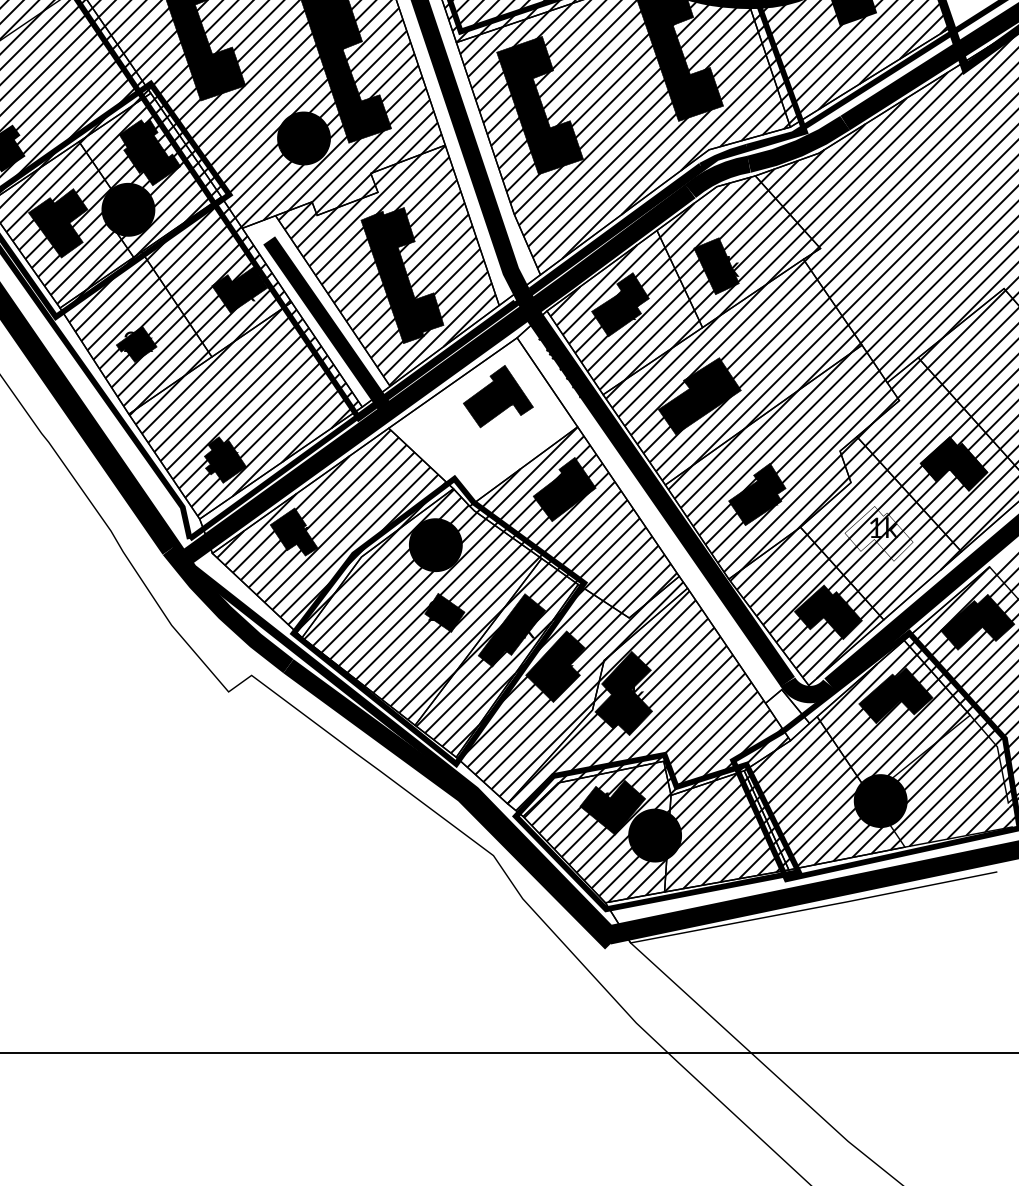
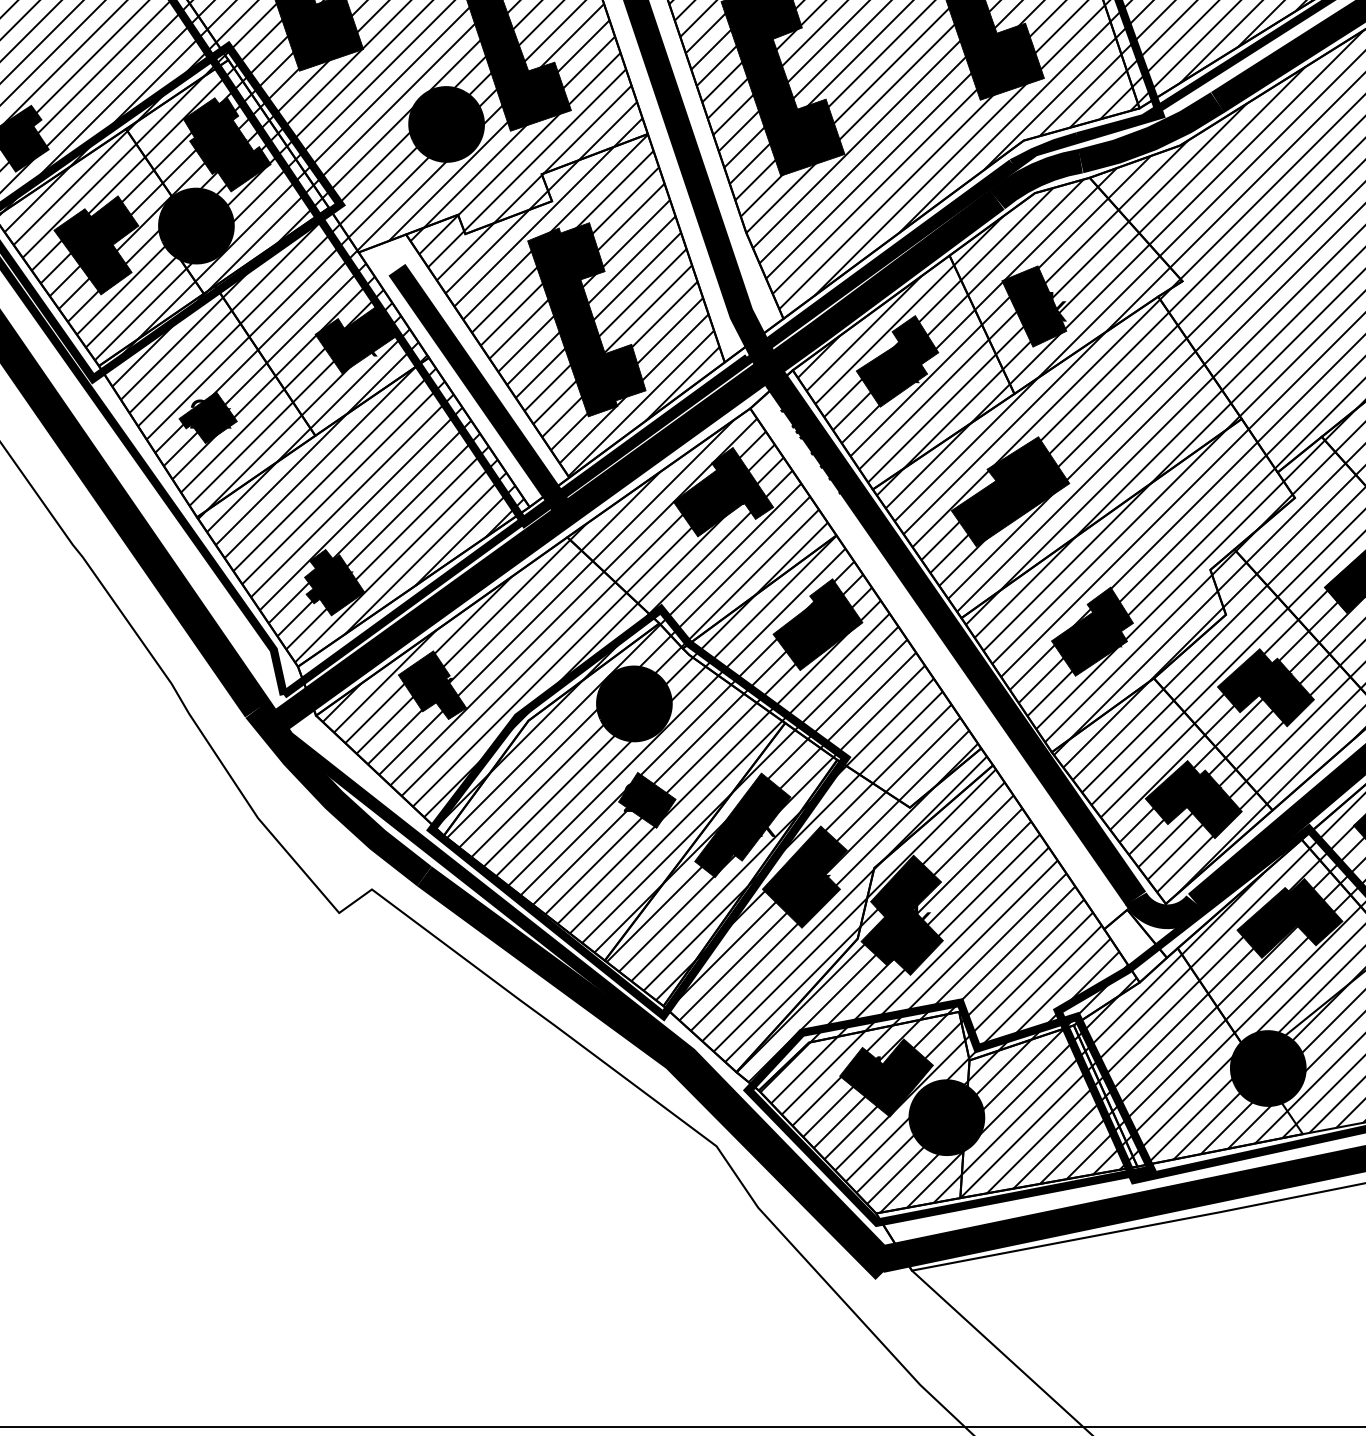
hatch: (480, 424) -> (698, 531), added
fill: (878, 533) -> (1265, 687), added

